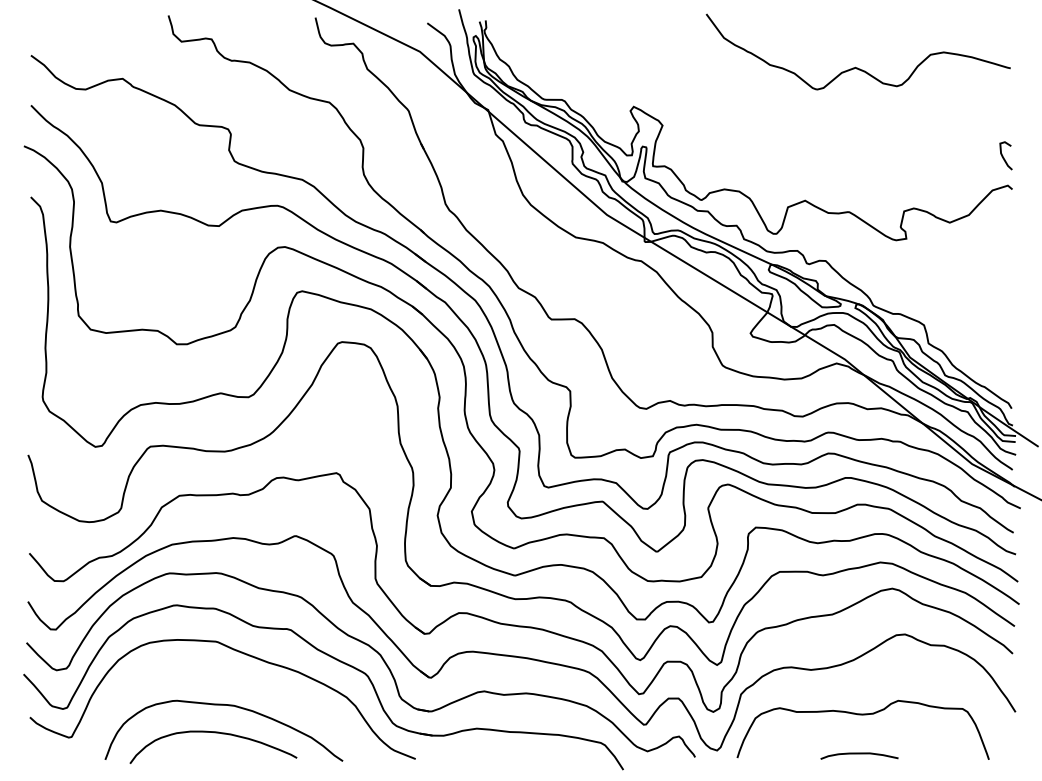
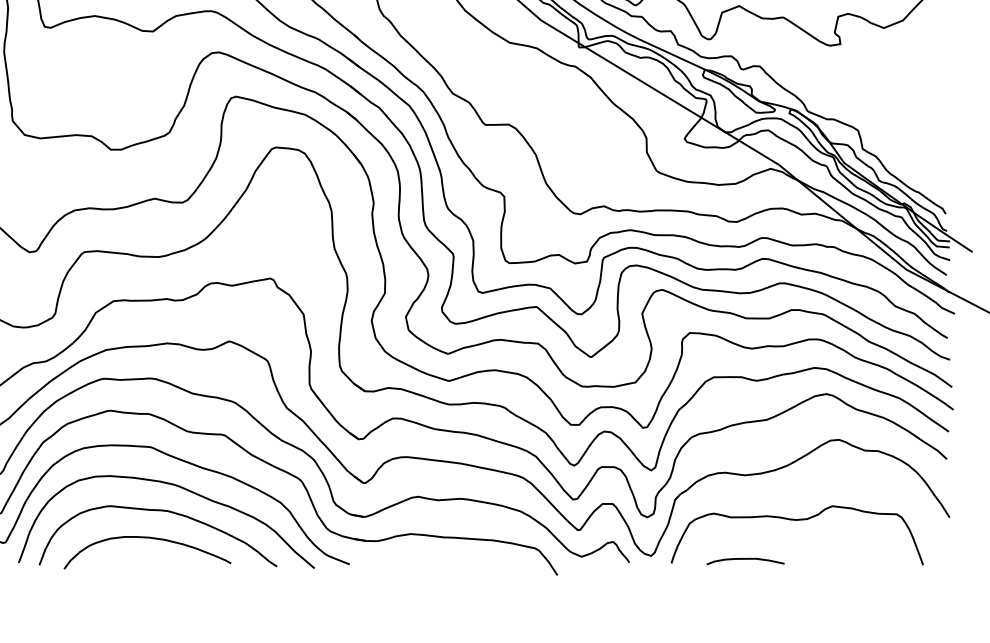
curve: (242, 681) -> (176, 486), added
curve: (859, 754) -> (745, 559), moved

